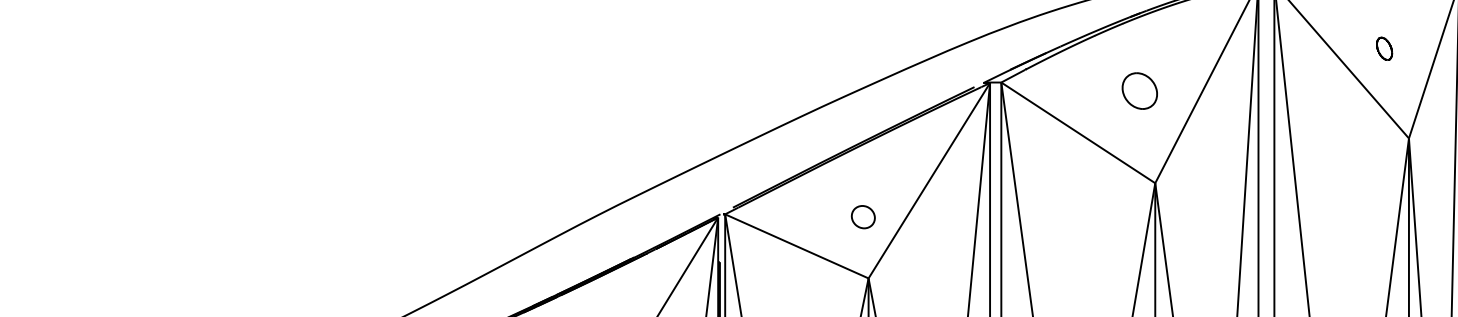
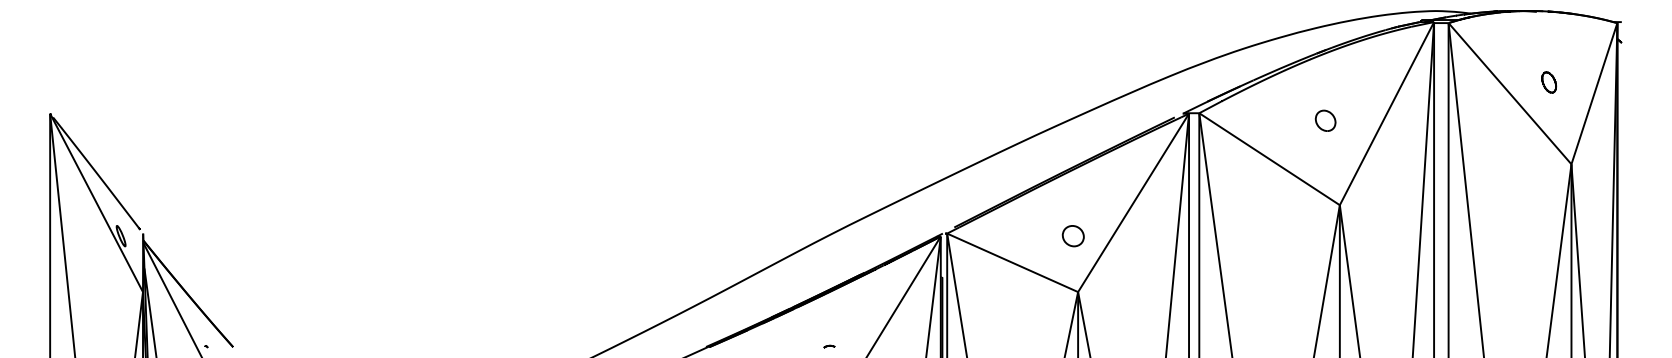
part: (1139, 90) -> (1325, 120), size x0.62

